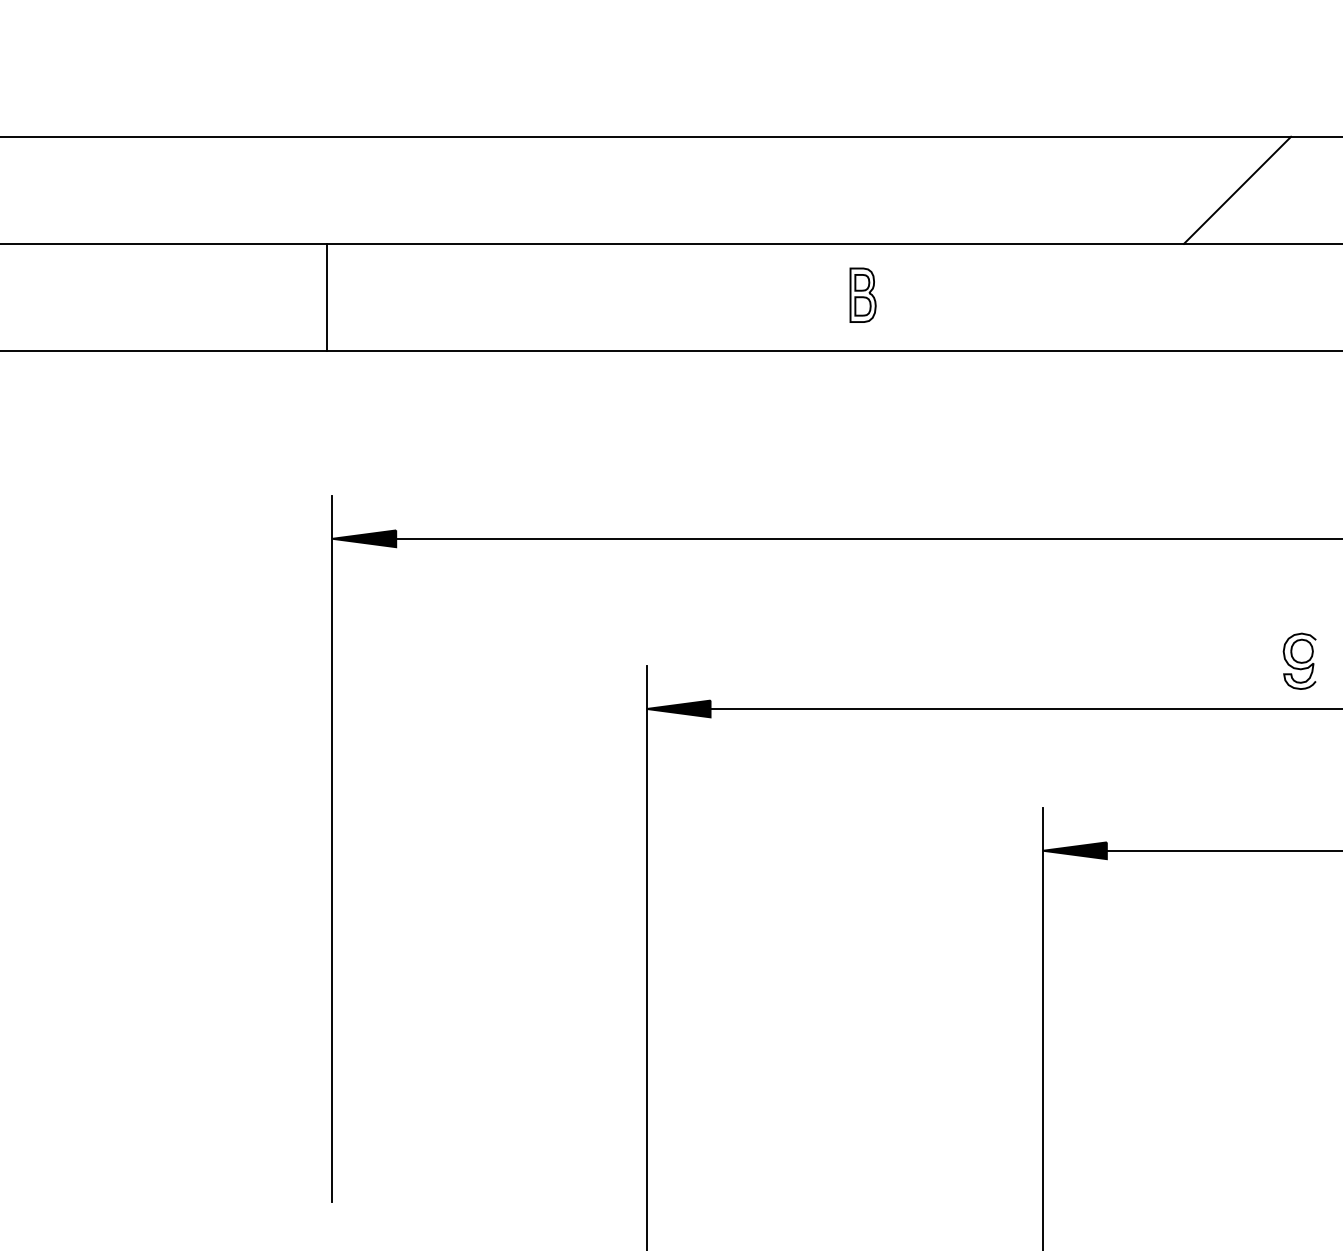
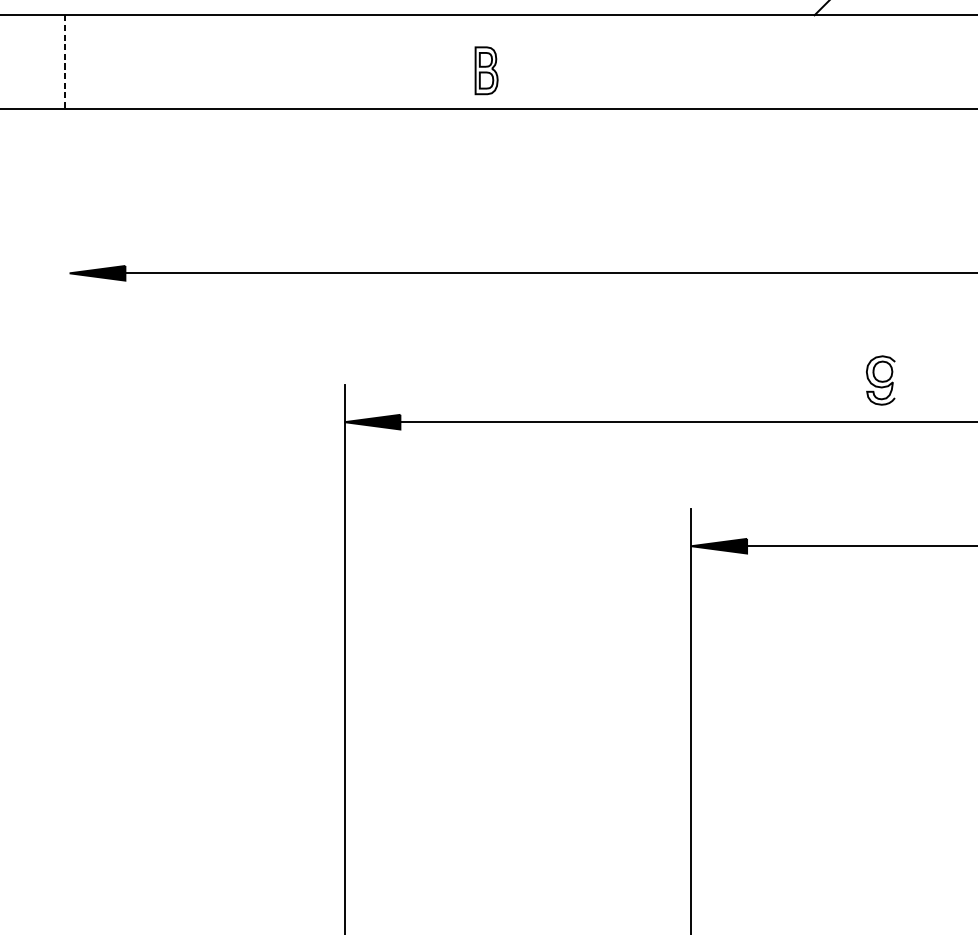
part: (862, 294) -> (486, 70), moved
line: (327, 297) -> (65, 62), solid -> dashed
part: (1299, 660) -> (880, 379), moved
line: (332, 848) -> (69, 544), removed

